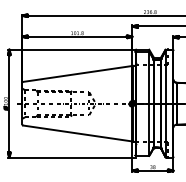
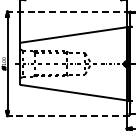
line: (71, 49) -> (67, 11), solid -> dashed
line: (71, 157) -> (67, 115), solid -> dashed

